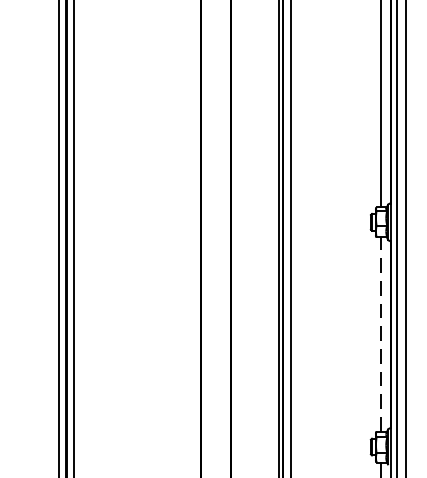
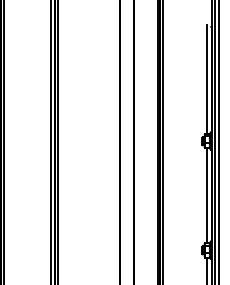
line: (381, 334) -> (207, 195), dashed -> solid

